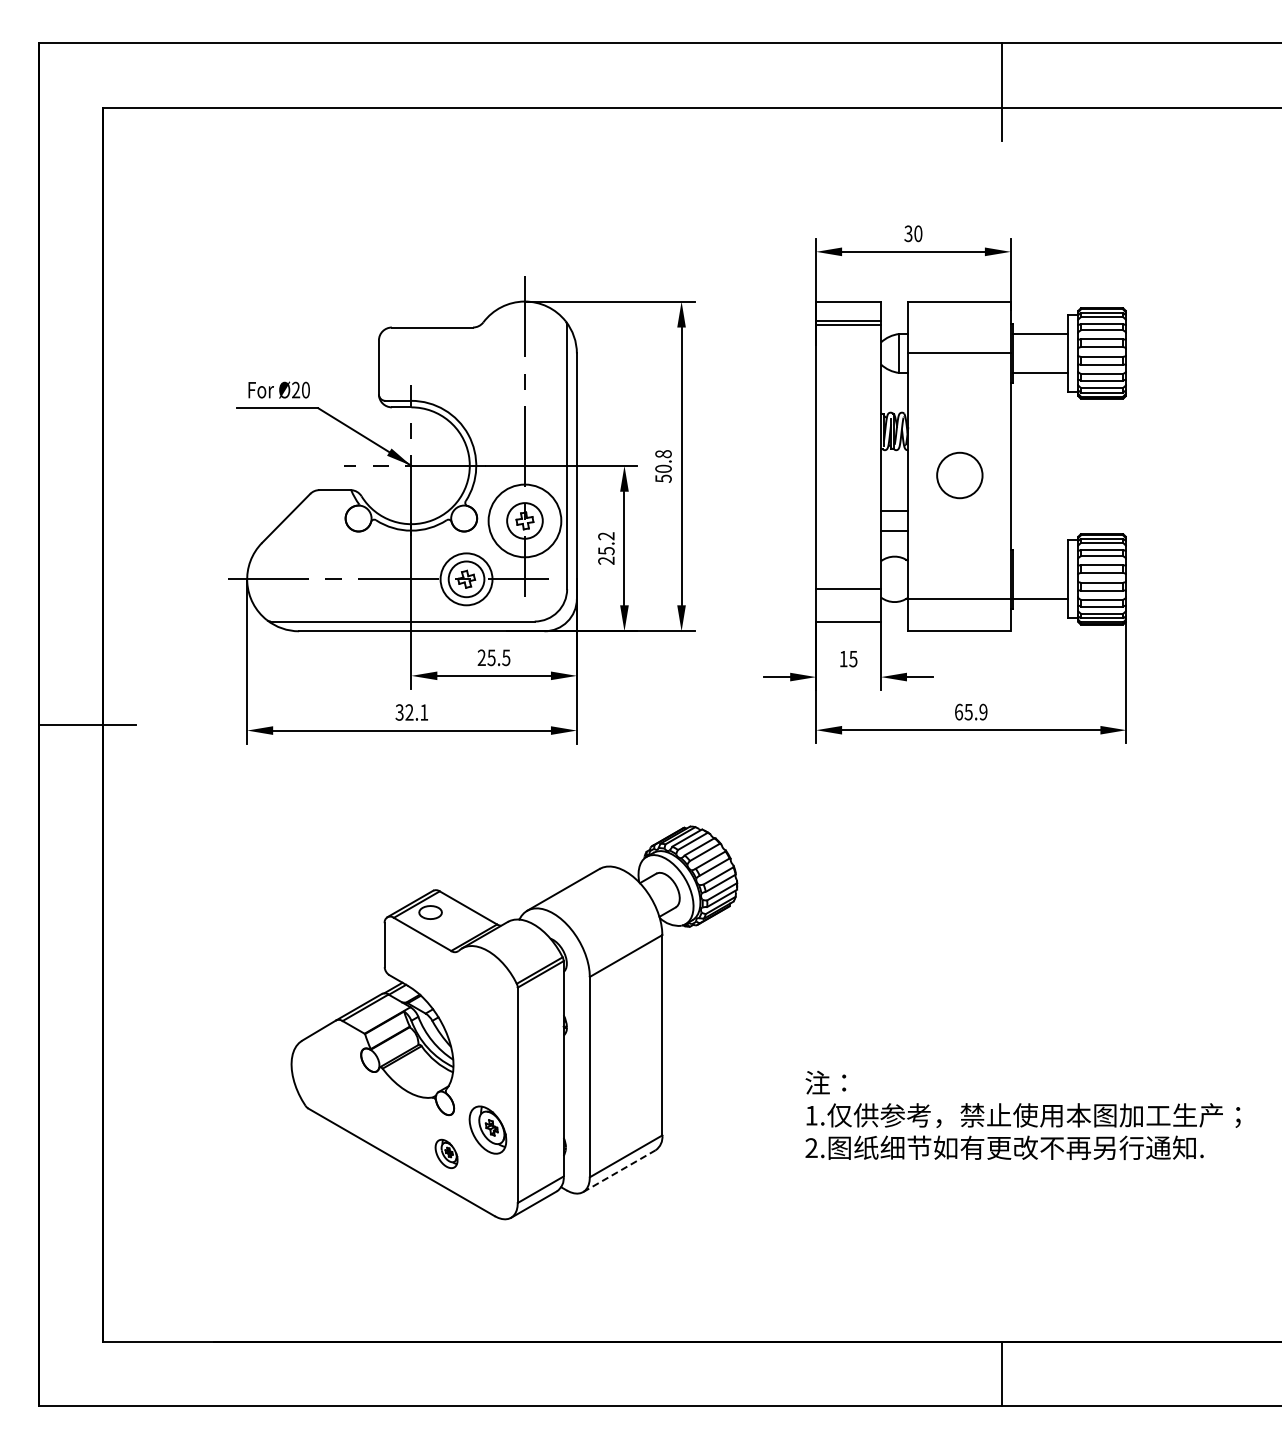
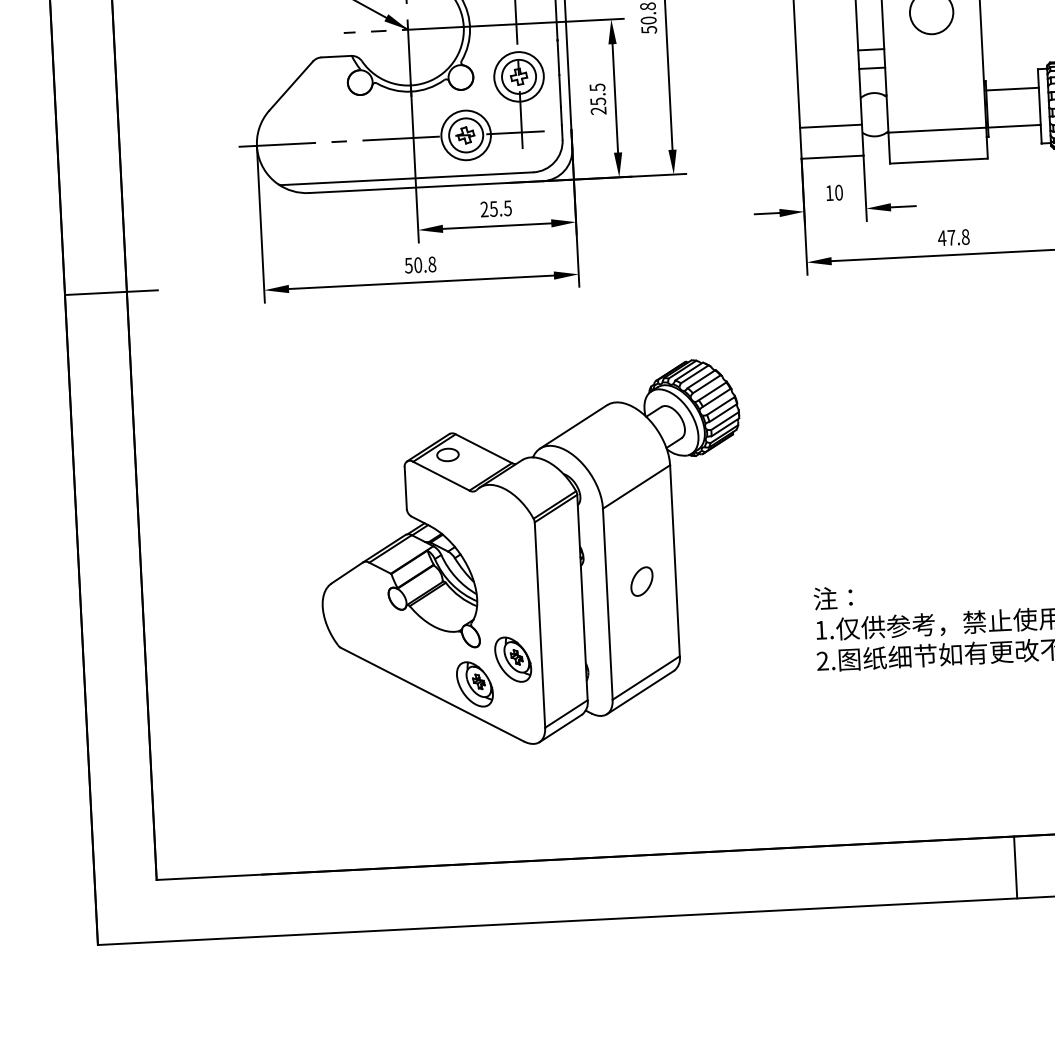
circle: (524, 520) -> (518, 76), size x0.71
text: (606, 536) -> (597, 87), 25.2 -> 25.5
line: (1039, 559) -> (1011, 88), added
text: (853, 658) -> (839, 192), 15 -> 10
text: (970, 711) -> (953, 237), 65.9 -> 47.8
text: (412, 712) -> (421, 265), 32.1 -> 50.8
part: (626, 1054) -> (641, 580), added
part: (446, 1153) -> (474, 683), size x1.67
line: (619, 1171) -> (640, 692), dashed -> solid

